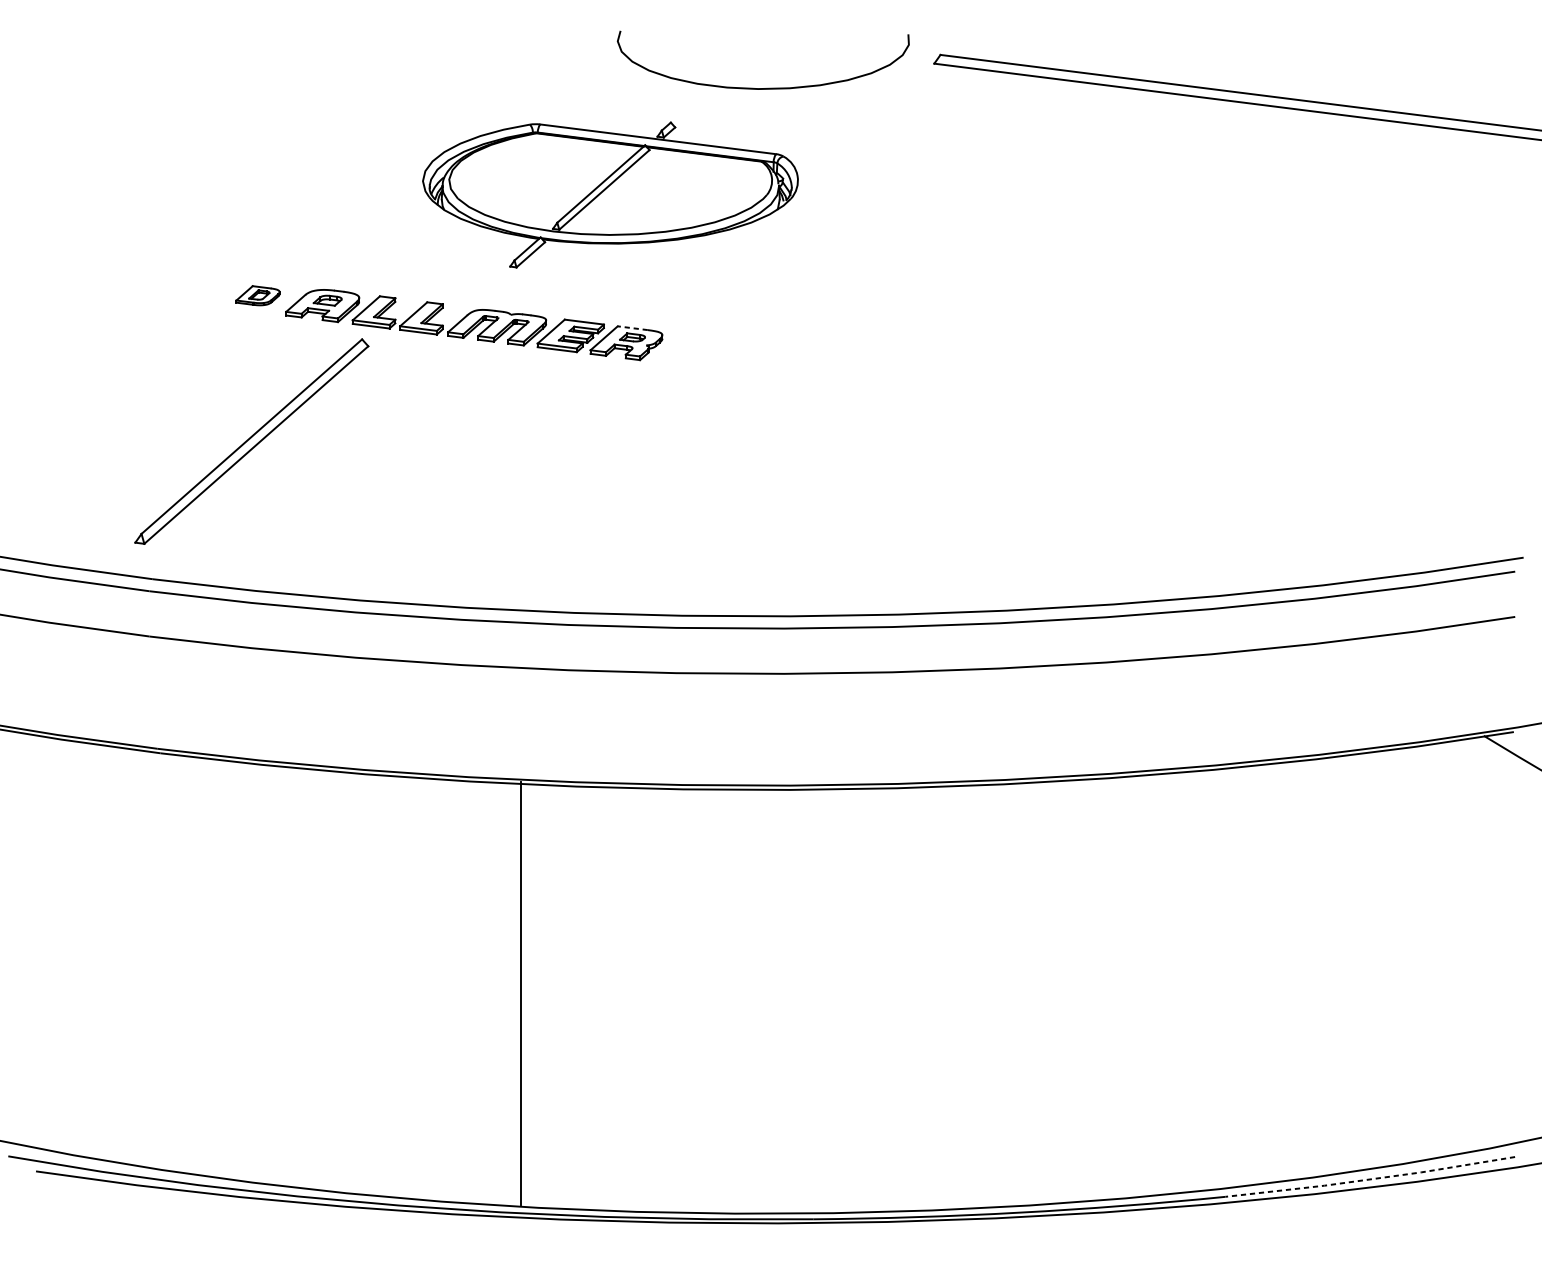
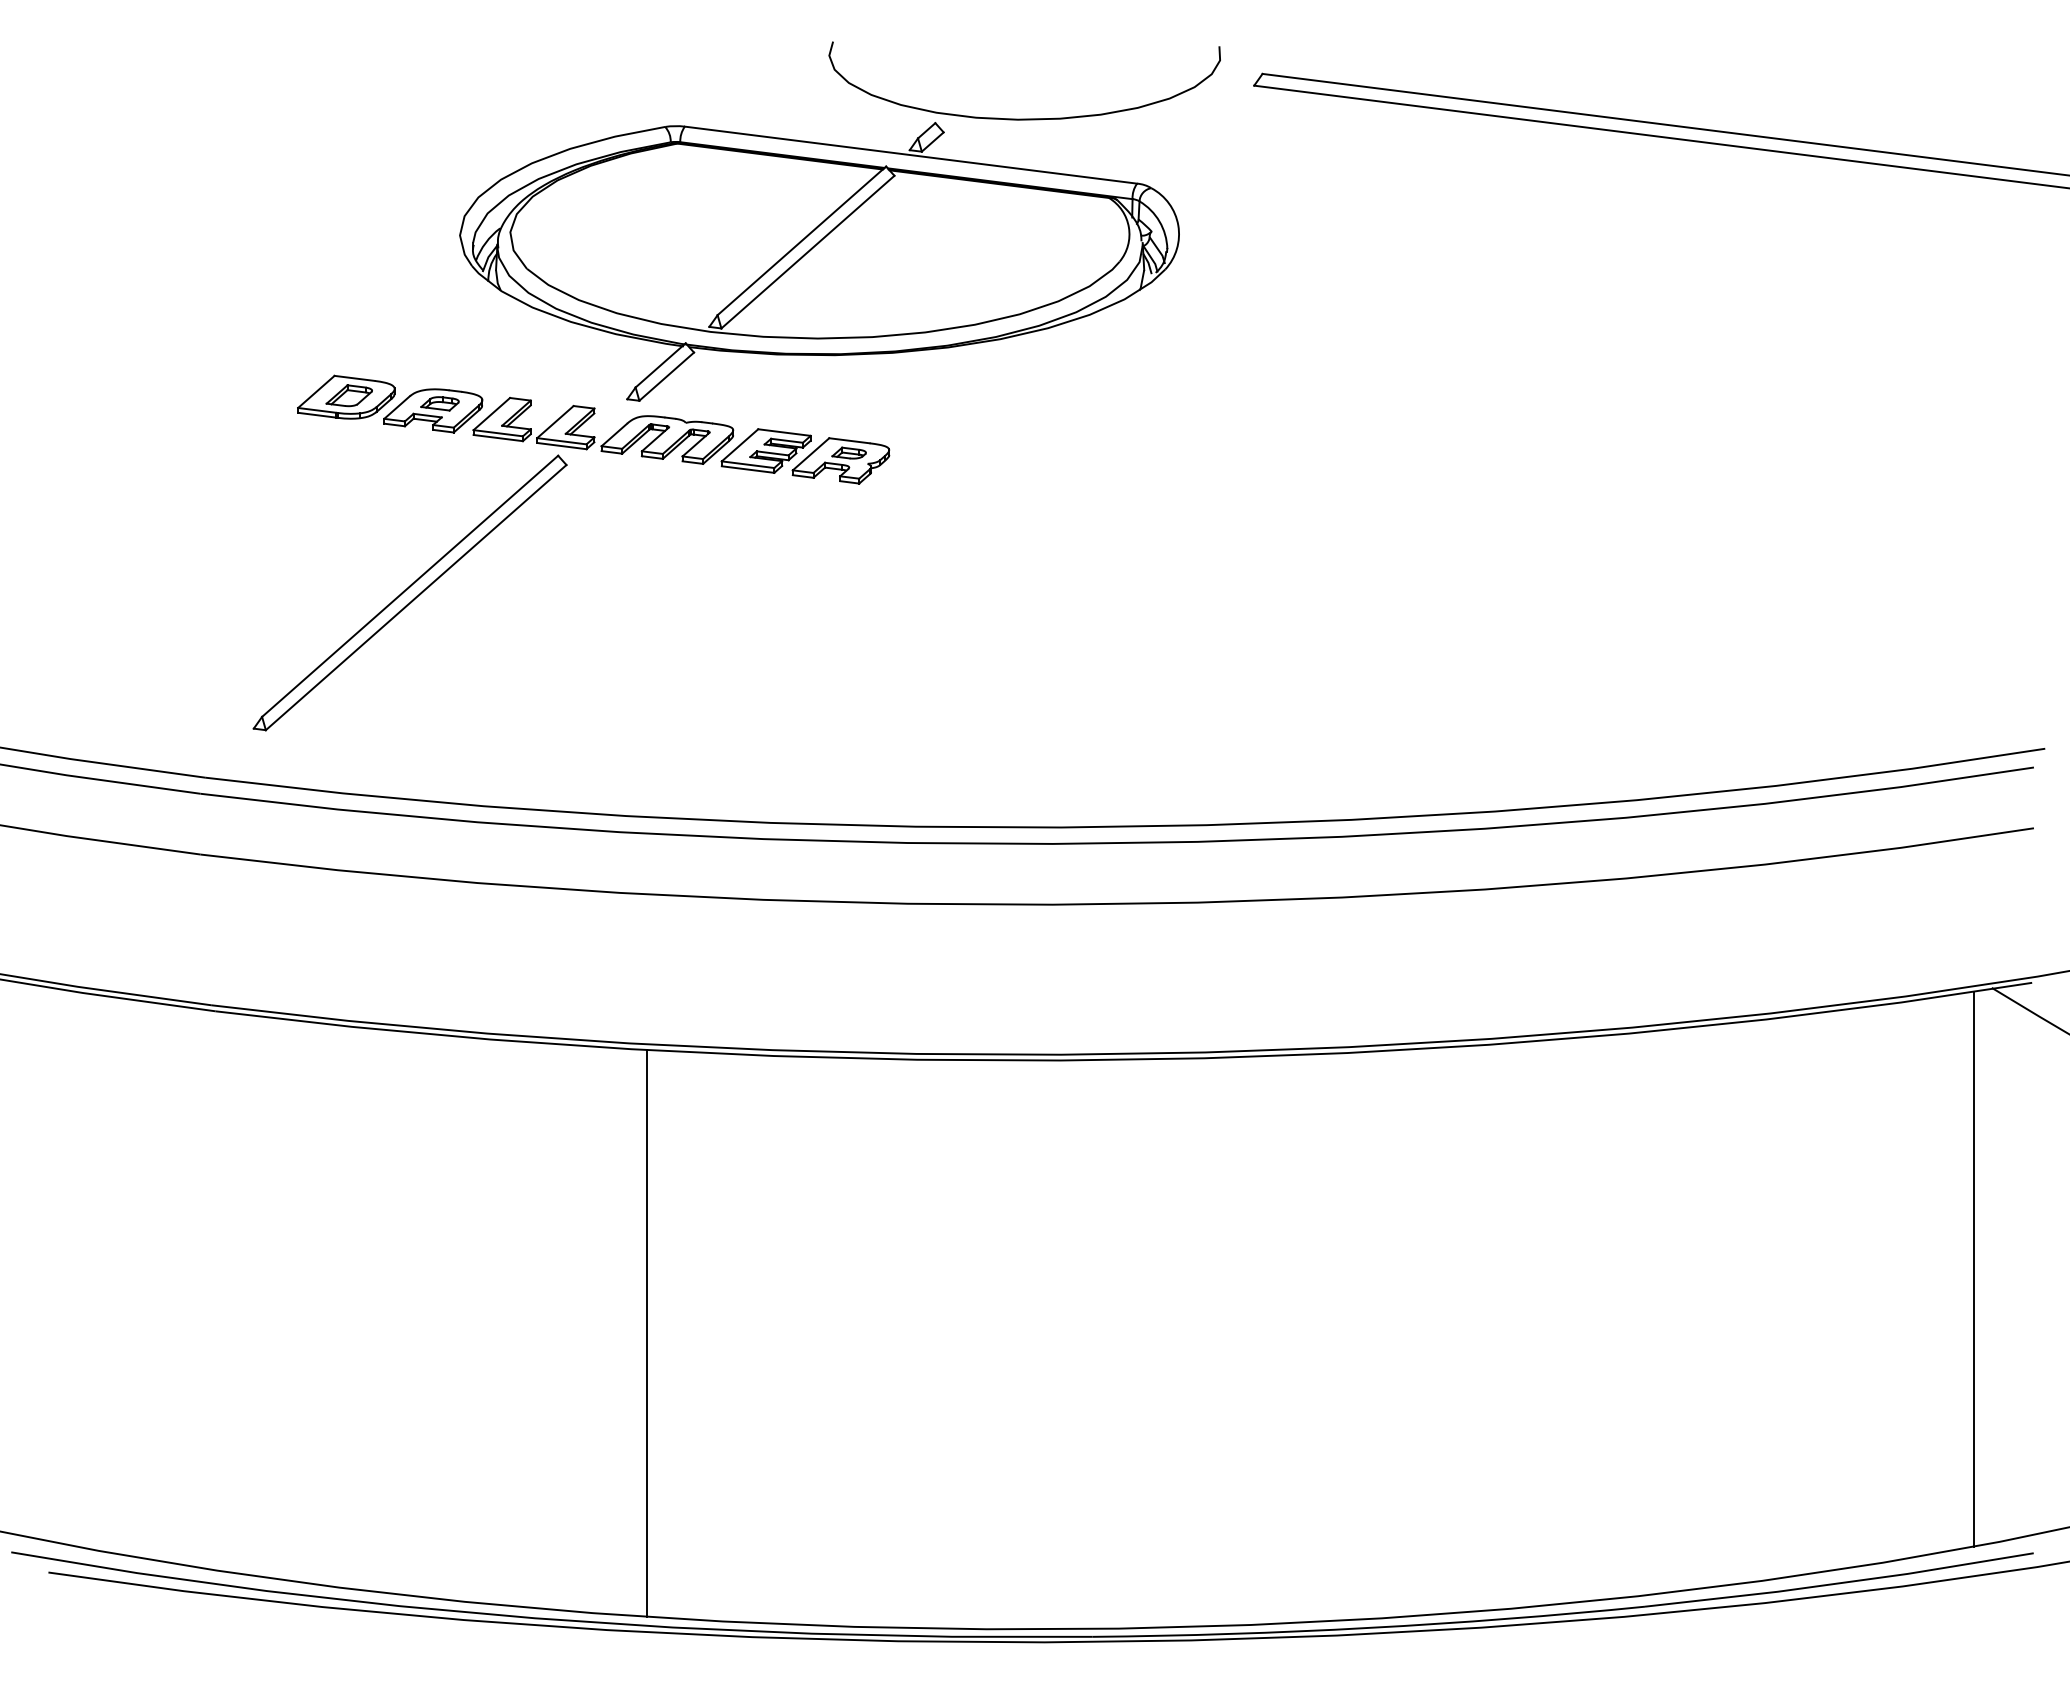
part: (610, 194) -> (819, 261), size x1.43
part: (258, 295) -> (346, 396), size x1.67
line: (632, 328) -> (848, 440), dashed -> solid
part: (251, 441) -> (409, 592), moved
line: (1470, 944) -> (1974, 1268), added
line: (521, 993) -> (647, 1333), moved
line: (1370, 1179) -> (1839, 1583), dashed -> solid

